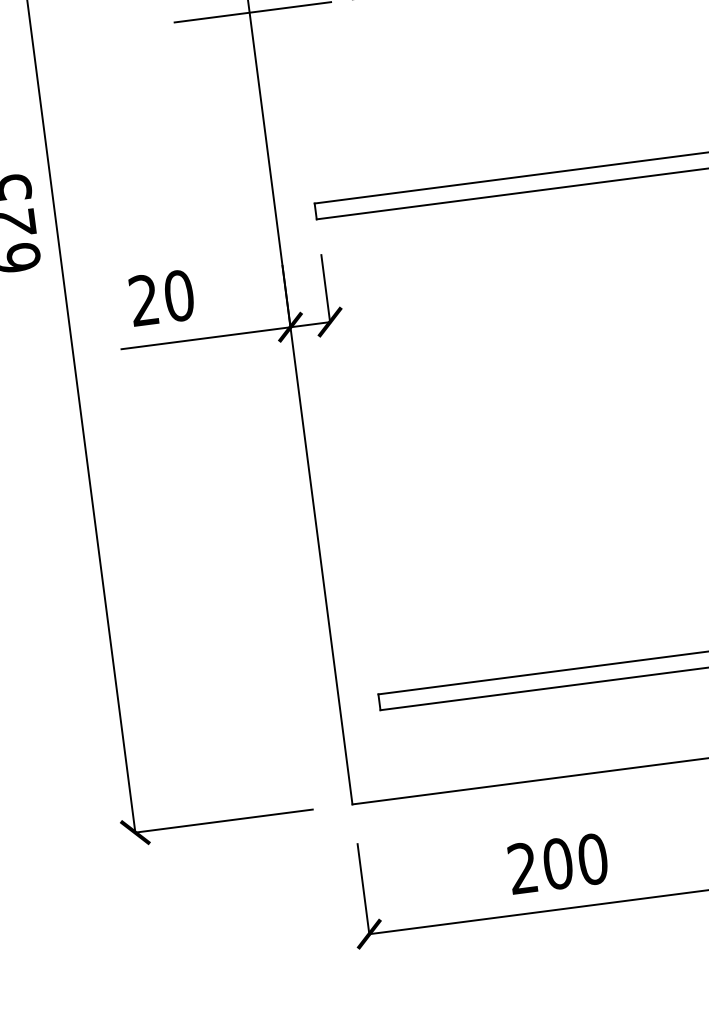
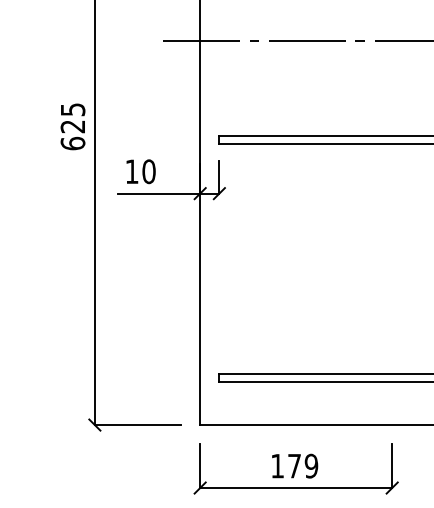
text: (142, 300) -> (131, 171), 20 -> 10
text: (557, 862) -> (294, 465), 200 -> 179

